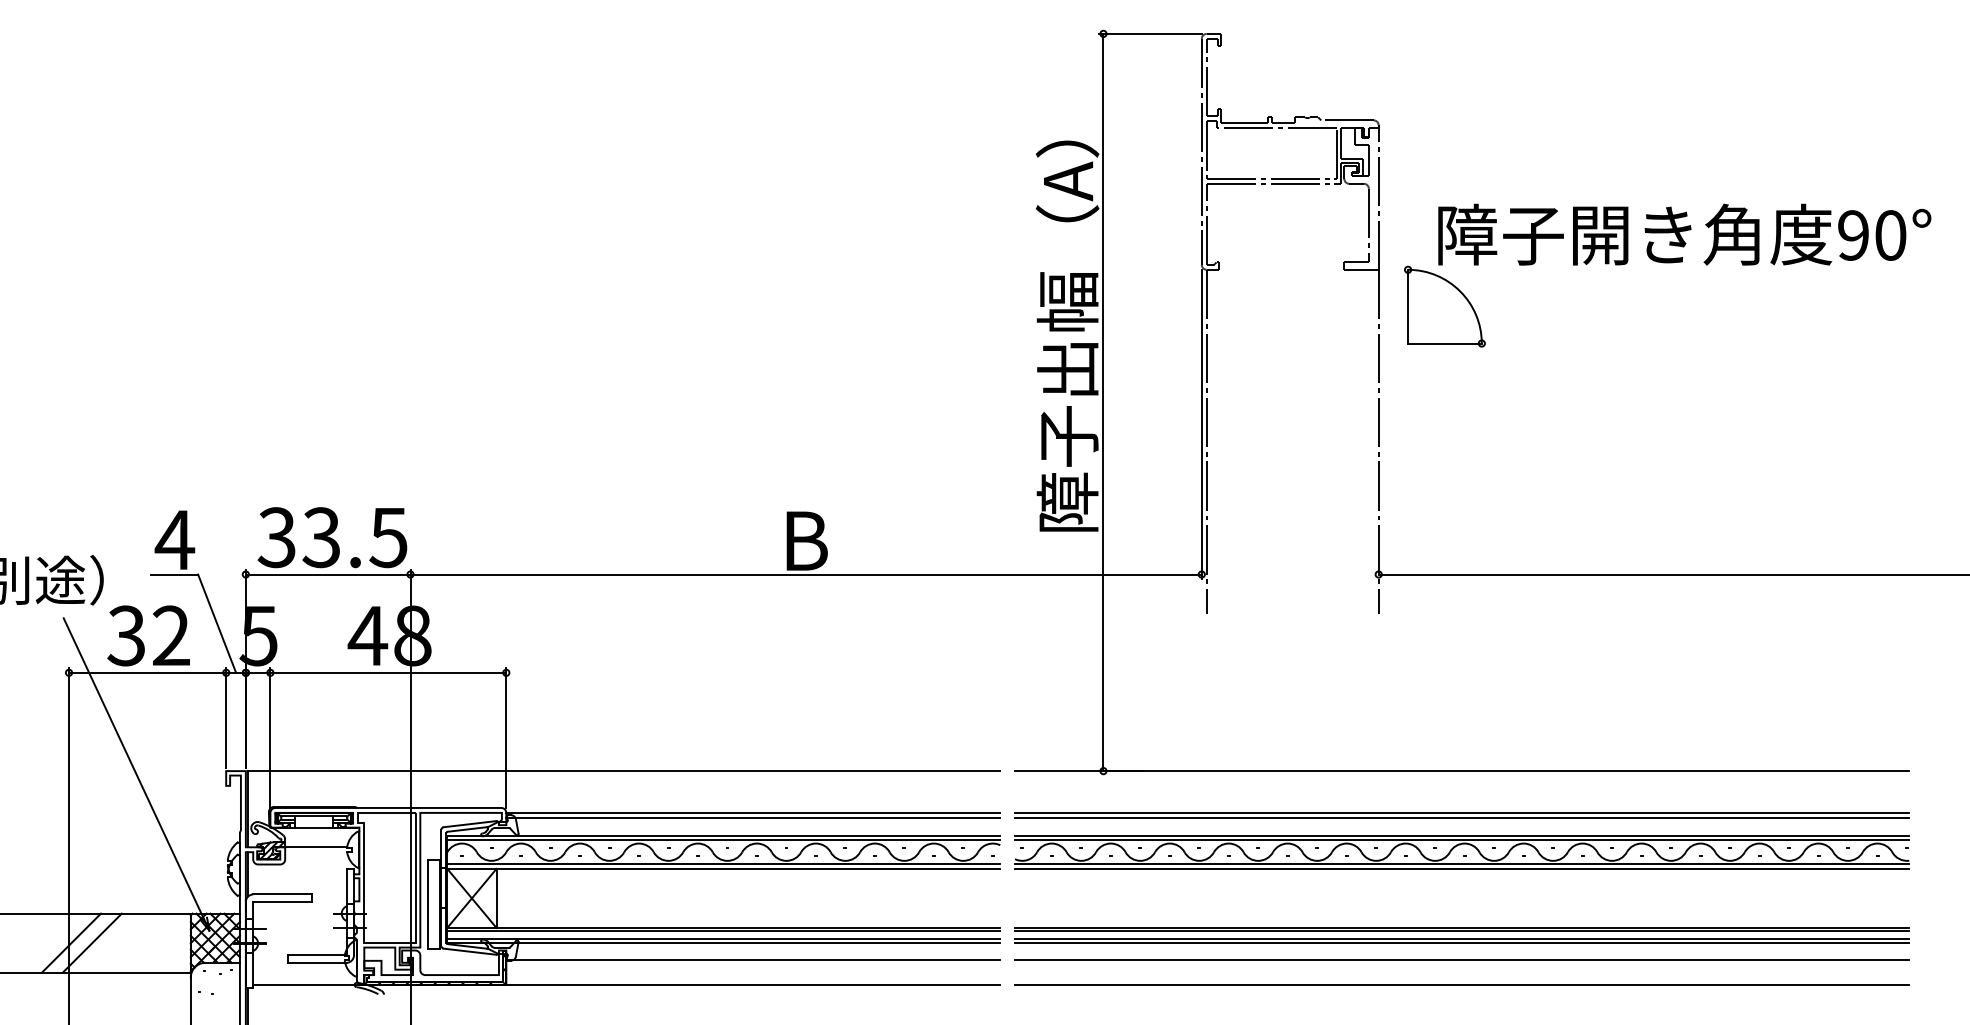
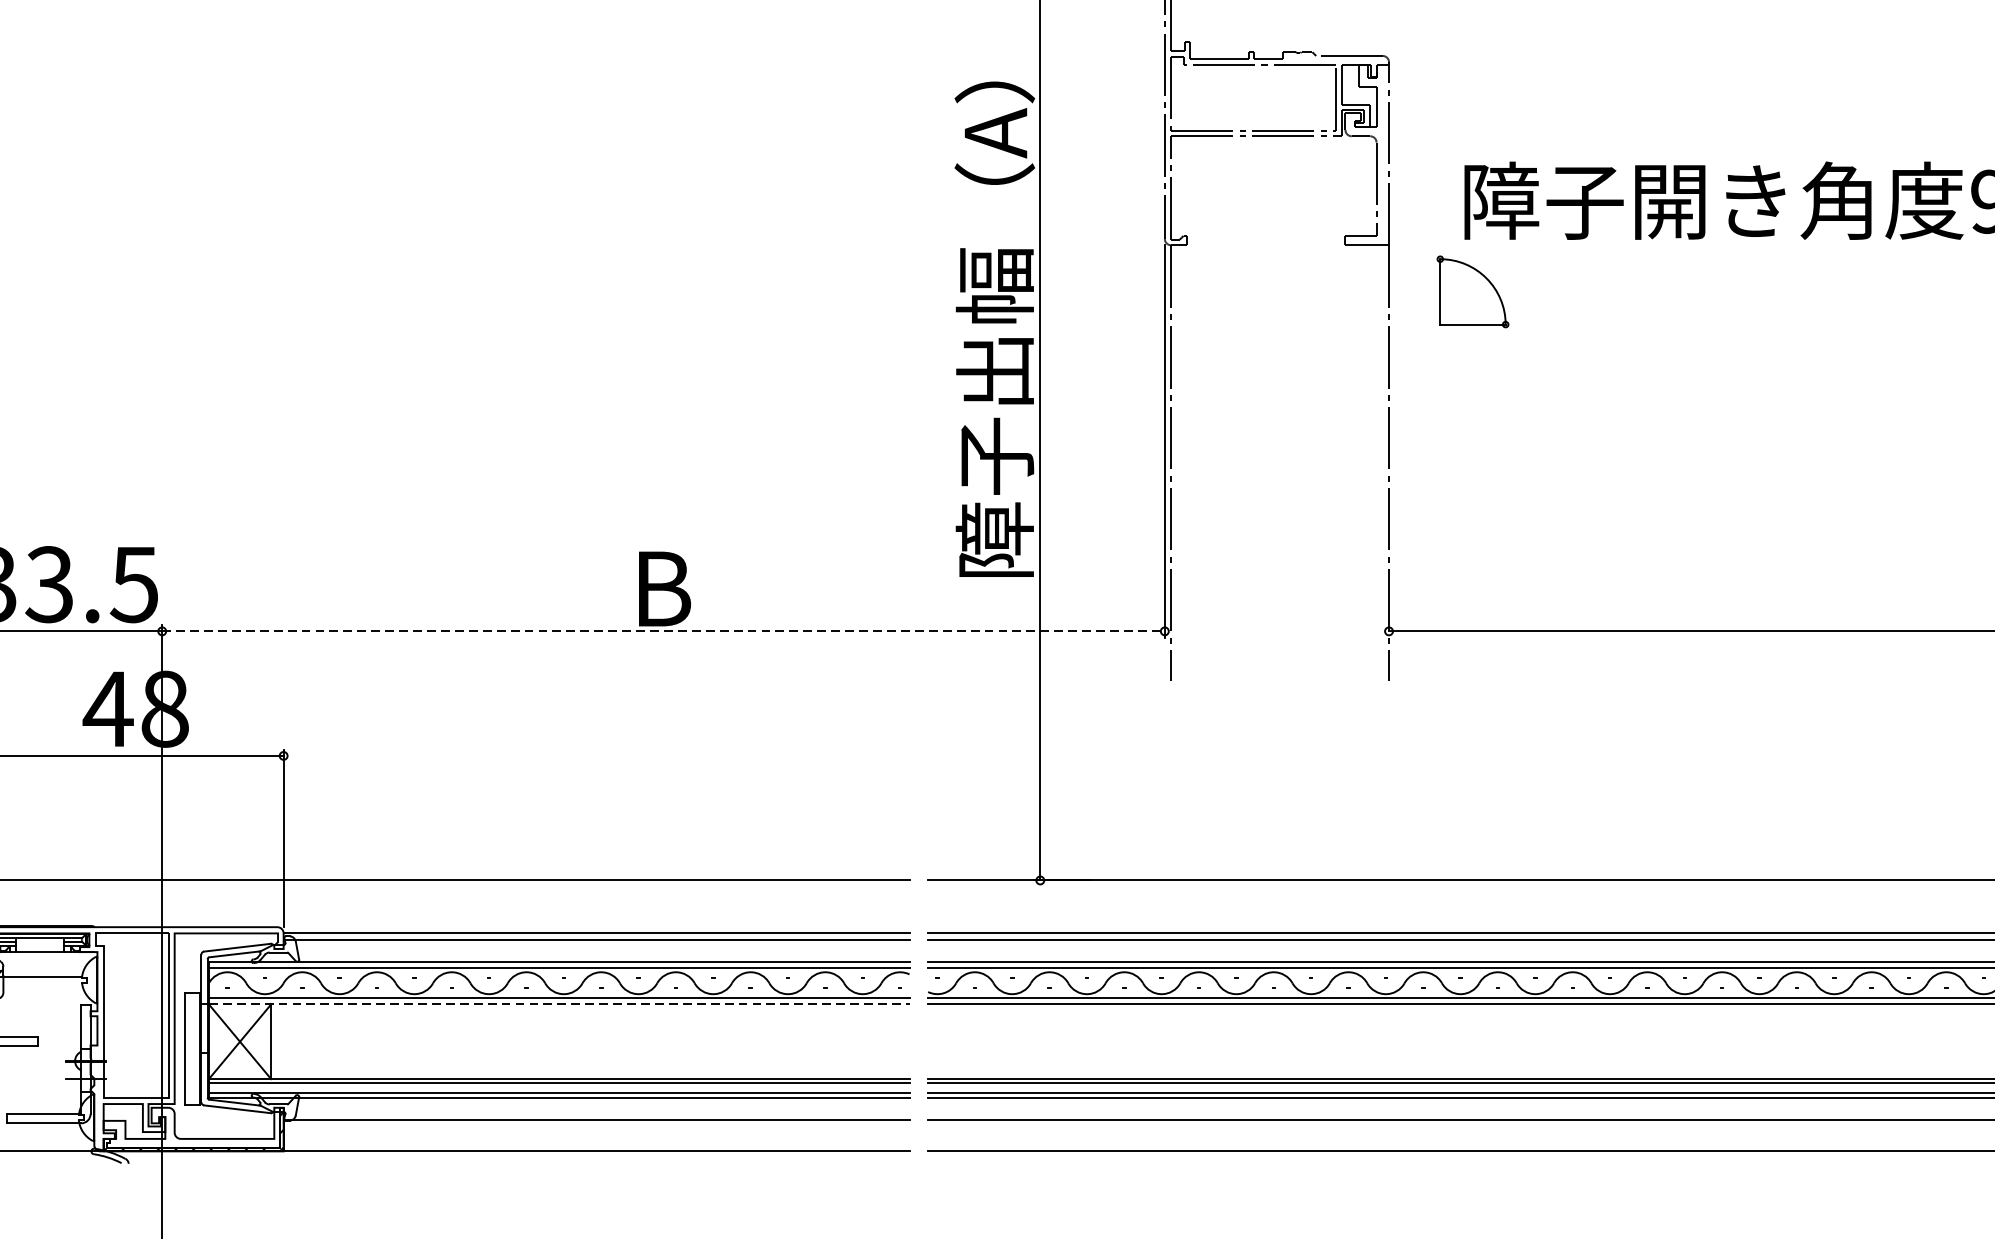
part: (1444, 306) -> (1472, 291), size x0.7
line: (806, 574) -> (663, 631), solid -> dashed
line: (724, 868) -> (560, 1003), solid -> dashed

